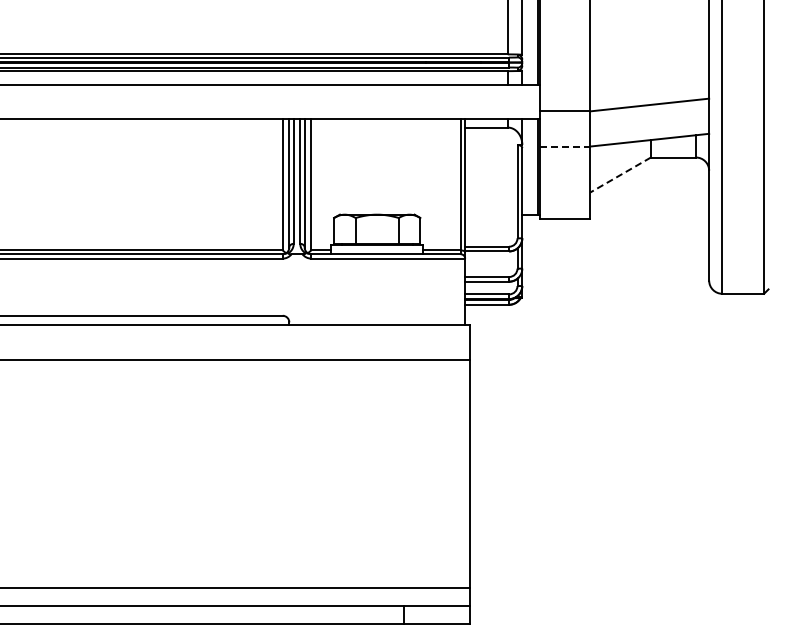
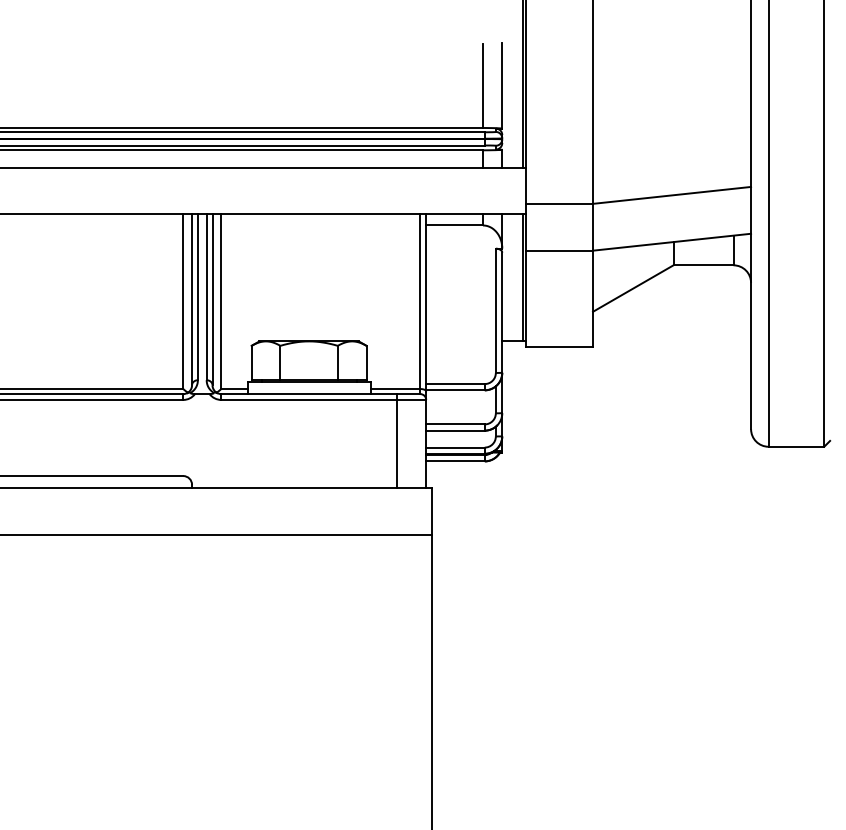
line: (565, 146) -> (559, 250), dashed -> solid
line: (620, 174) -> (633, 287), dashed -> solid
line: (443, 289) -> (397, 441), added

